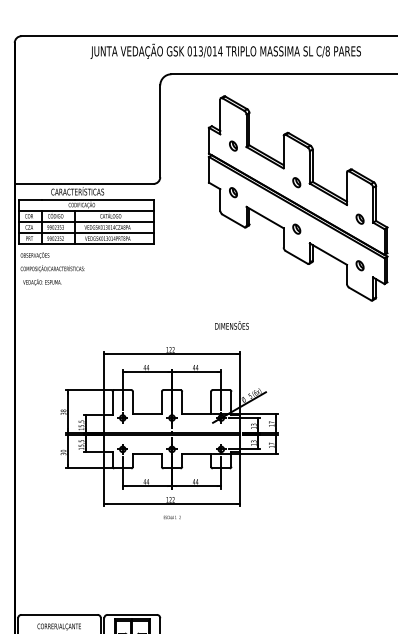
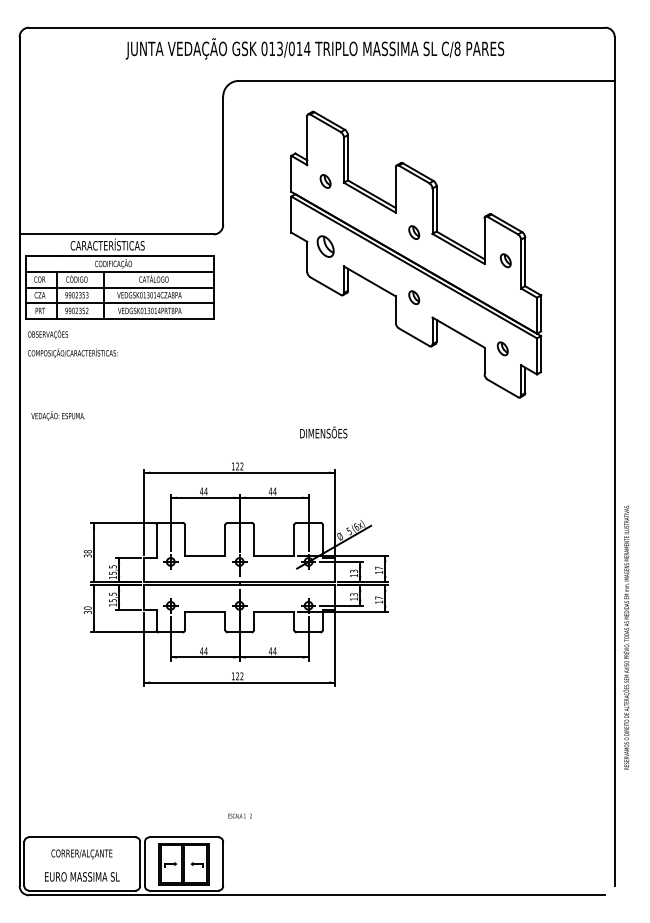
part: (233, 192) -> (325, 246), size x1.6
part: (359, 219) -> (505, 260), moved
text: (41, 281) -> (57, 415), moved
text: (171, 517) -> (239, 815), moved

